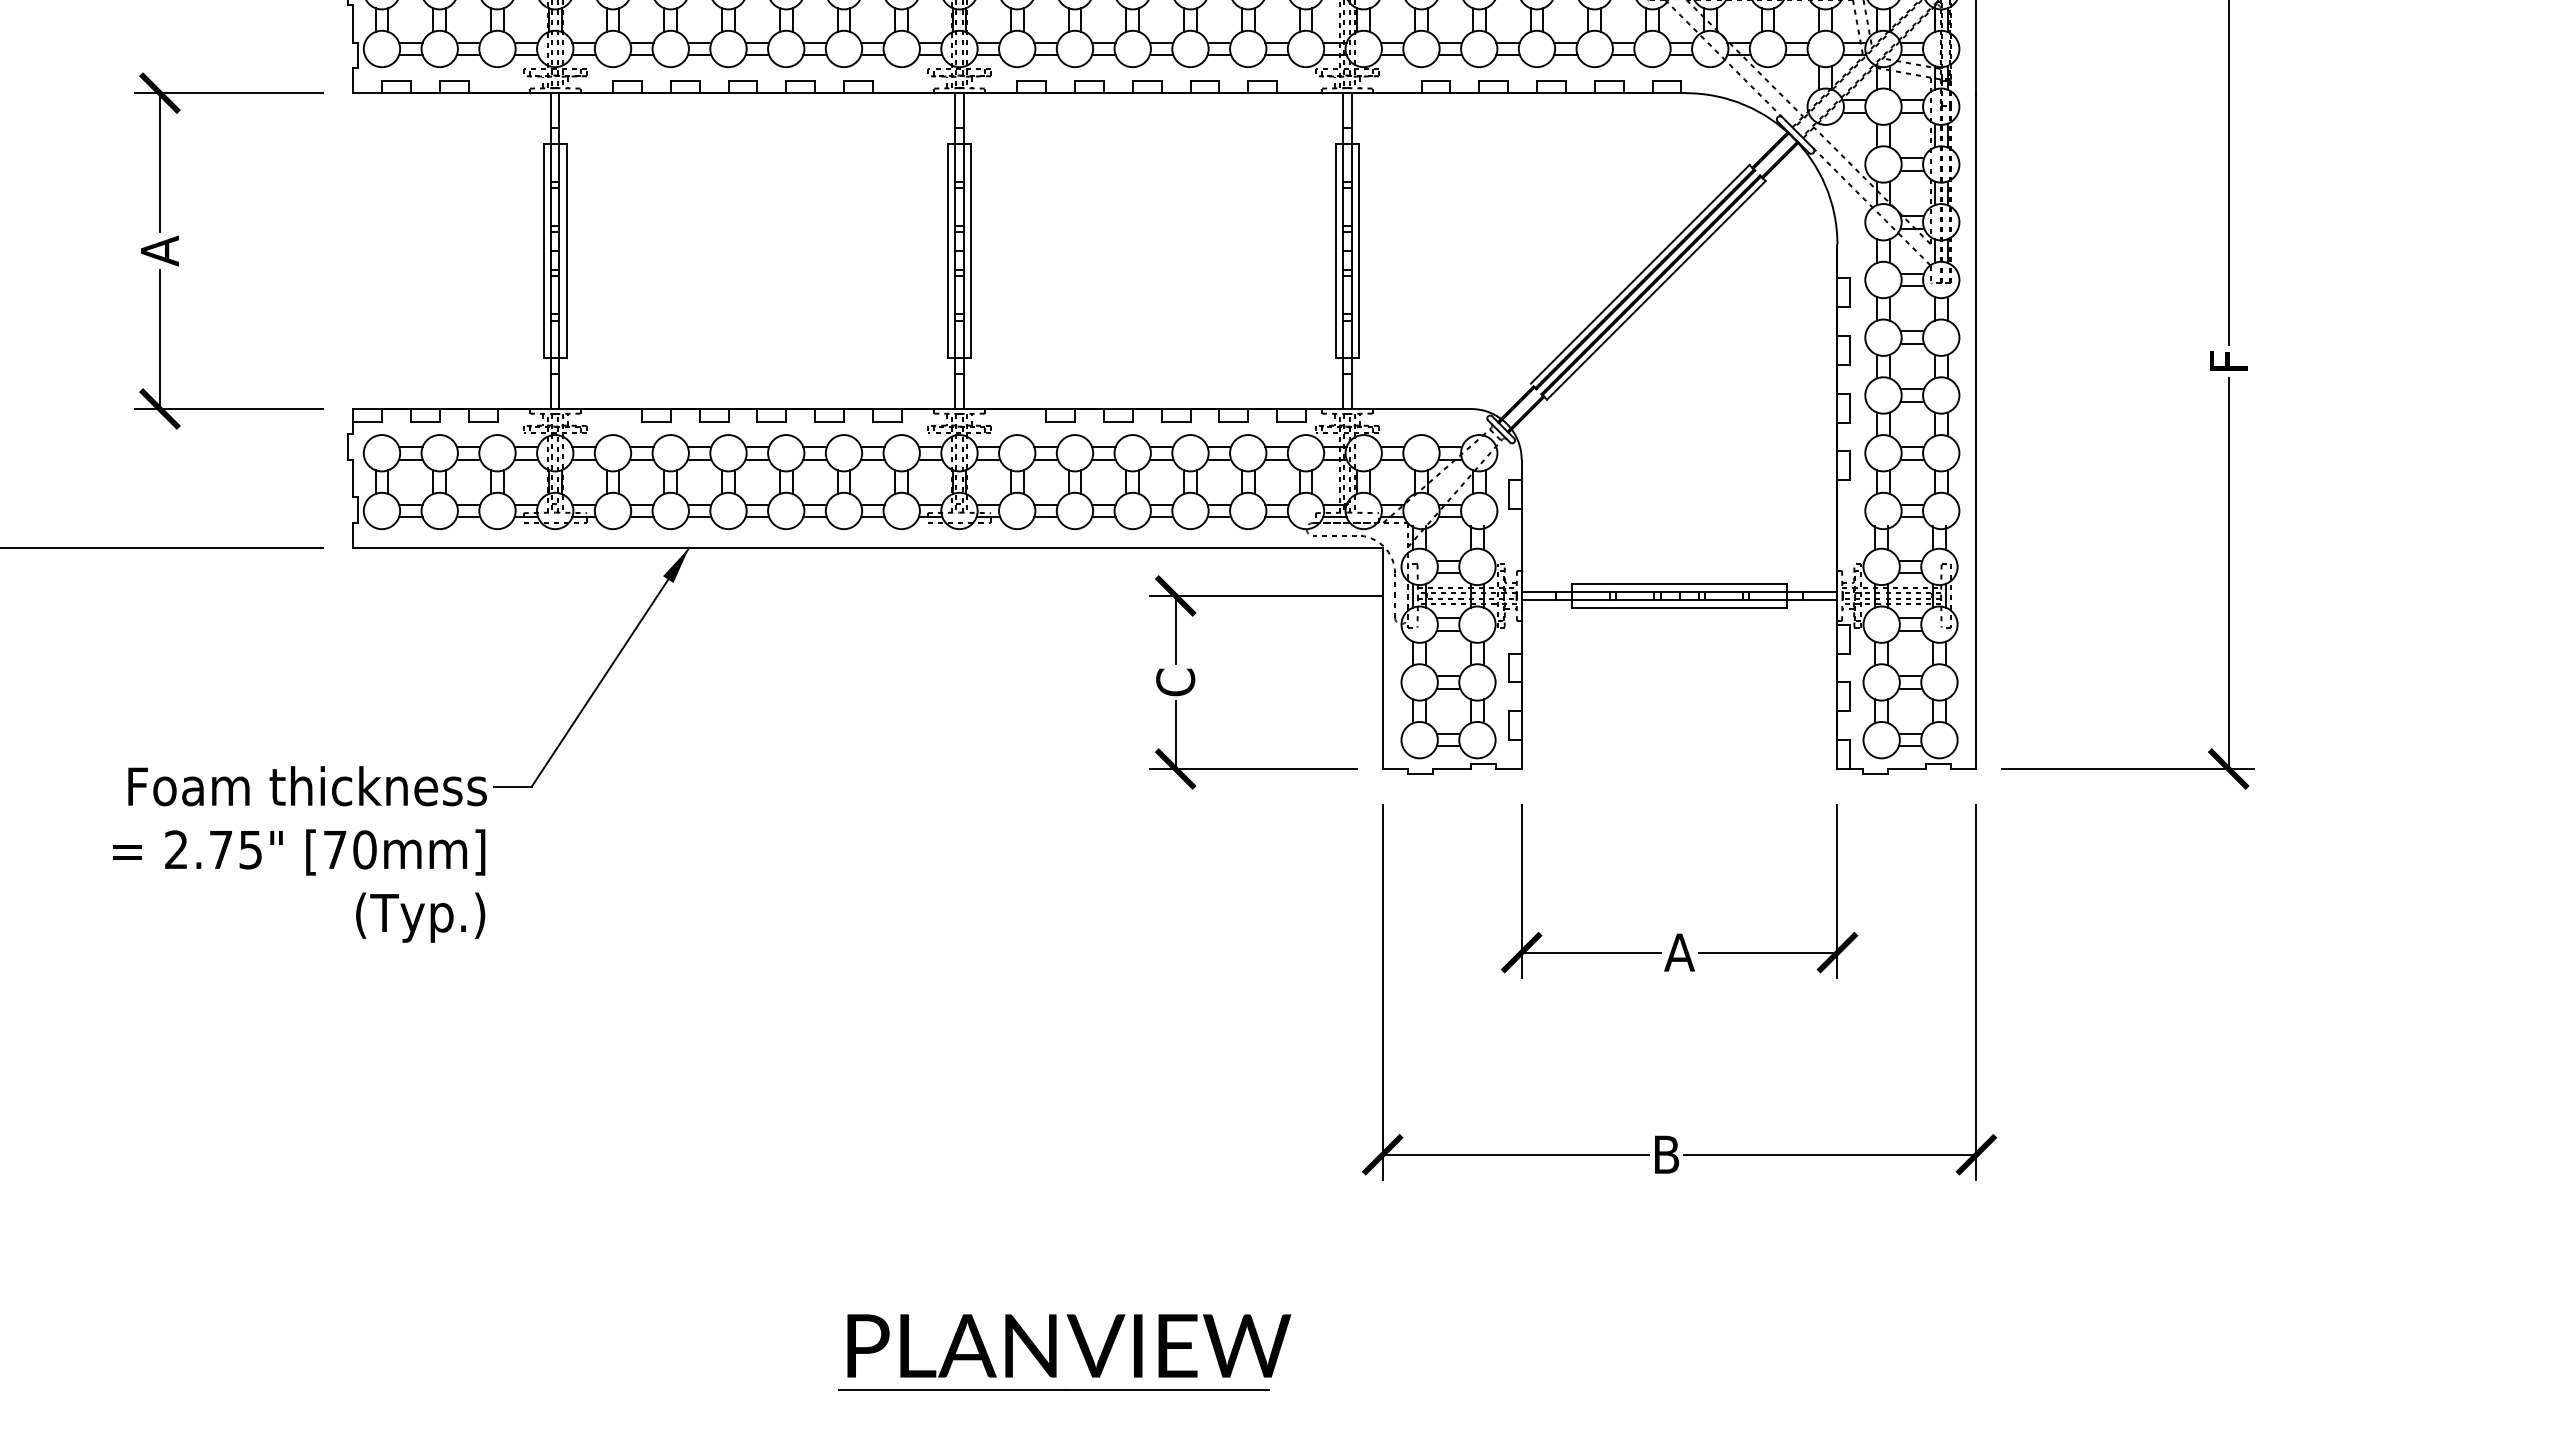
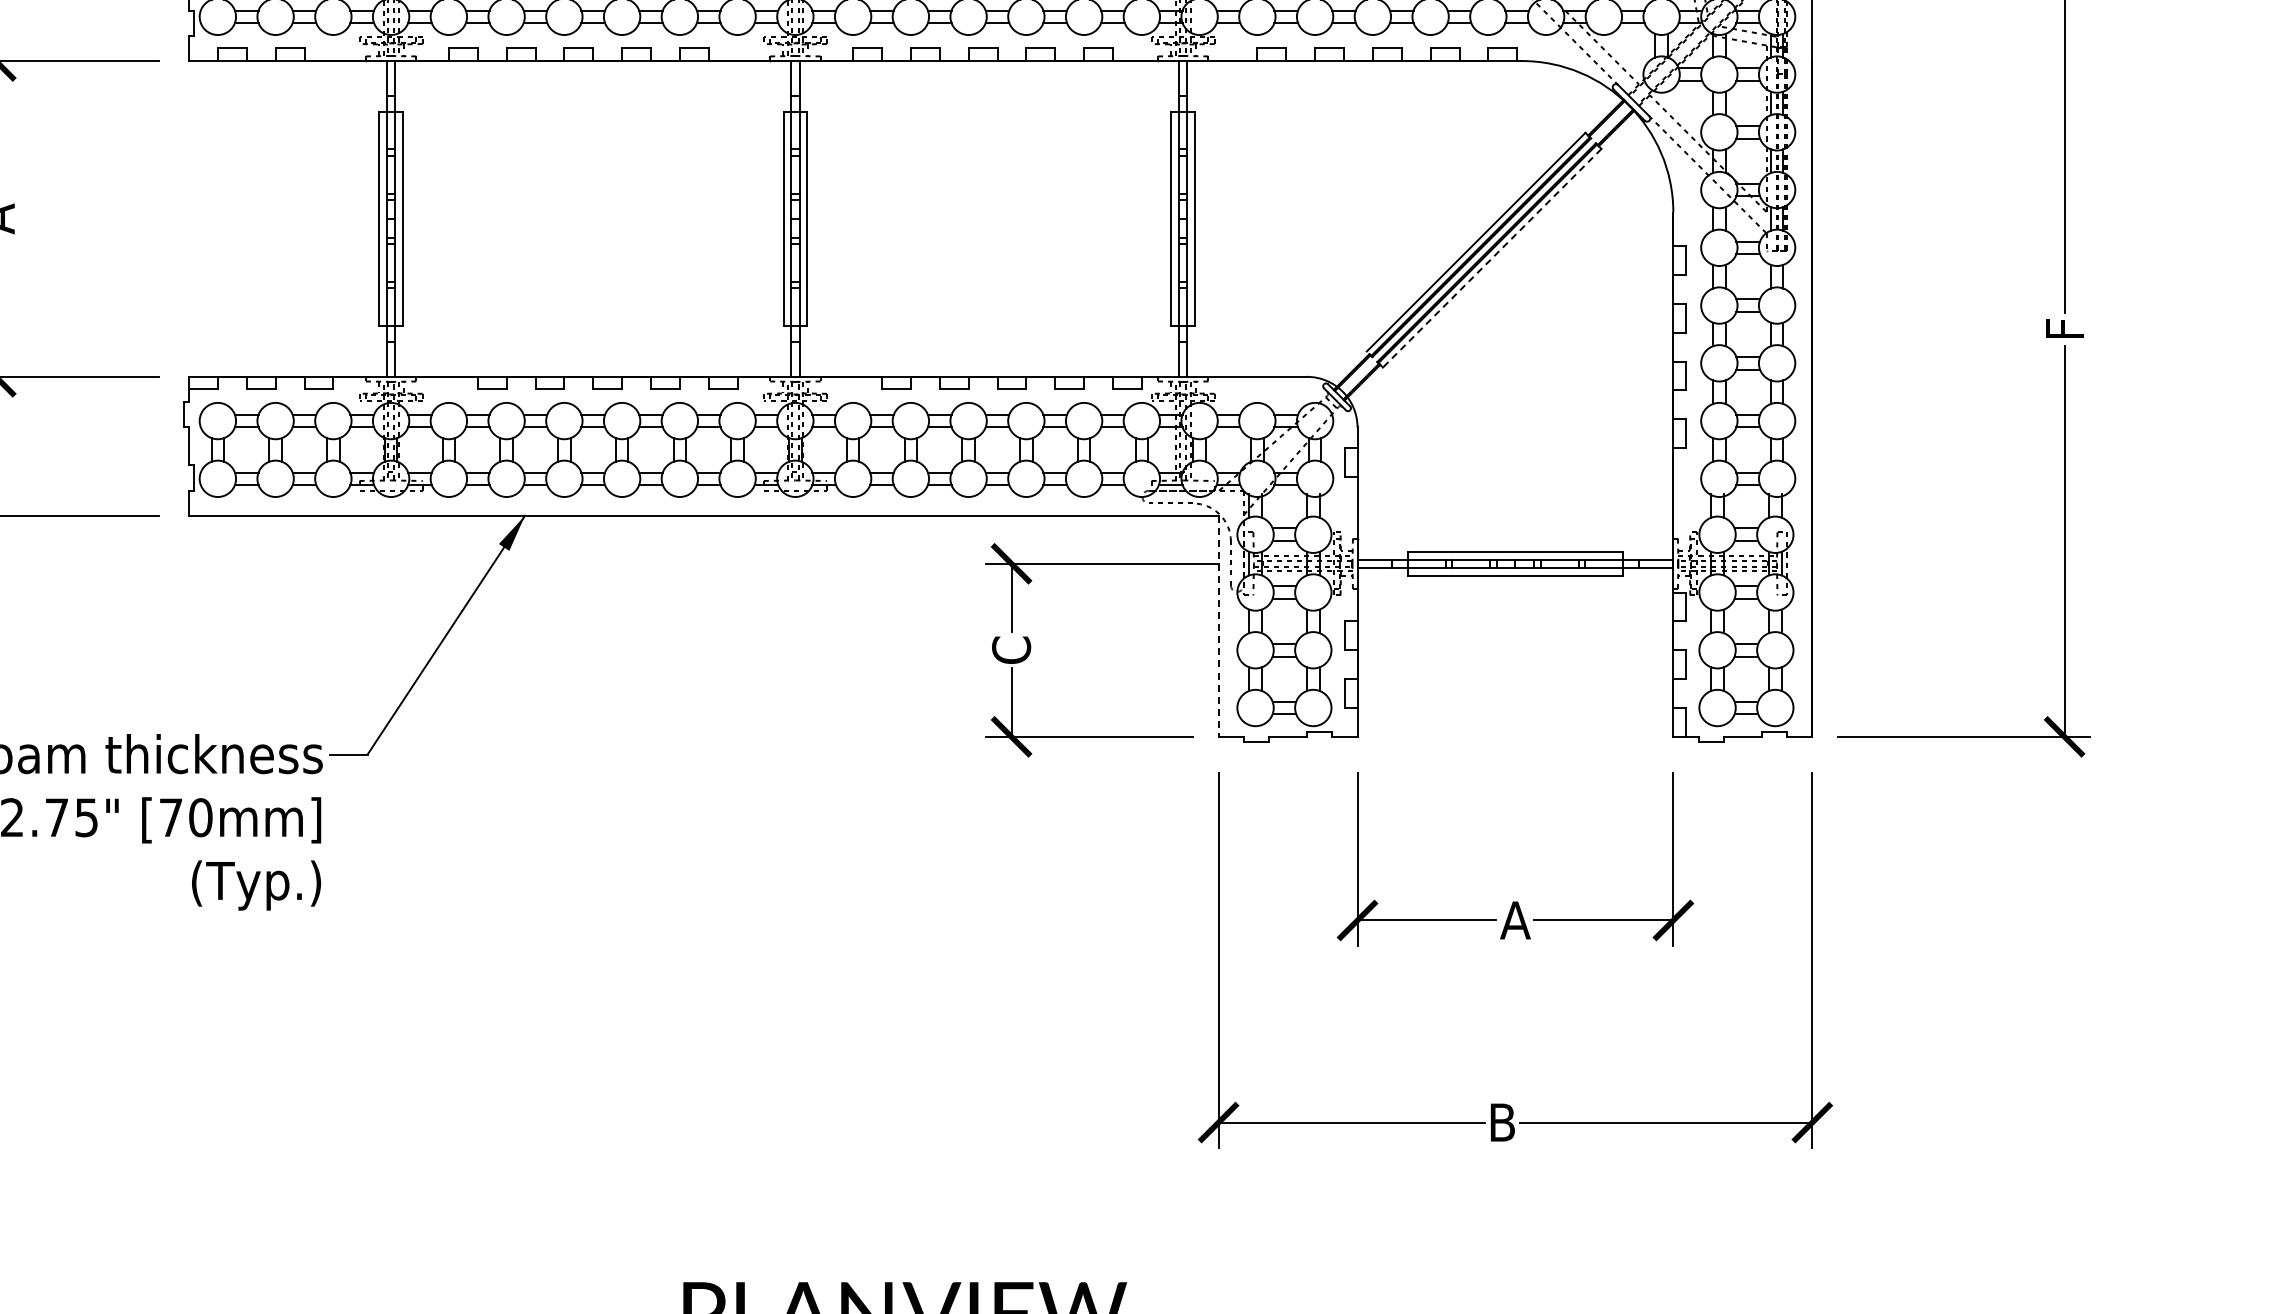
line: (1656, 290) -> (1492, 258), solid -> dashed
line: (1382, 658) -> (1218, 626), solid -> dashed

